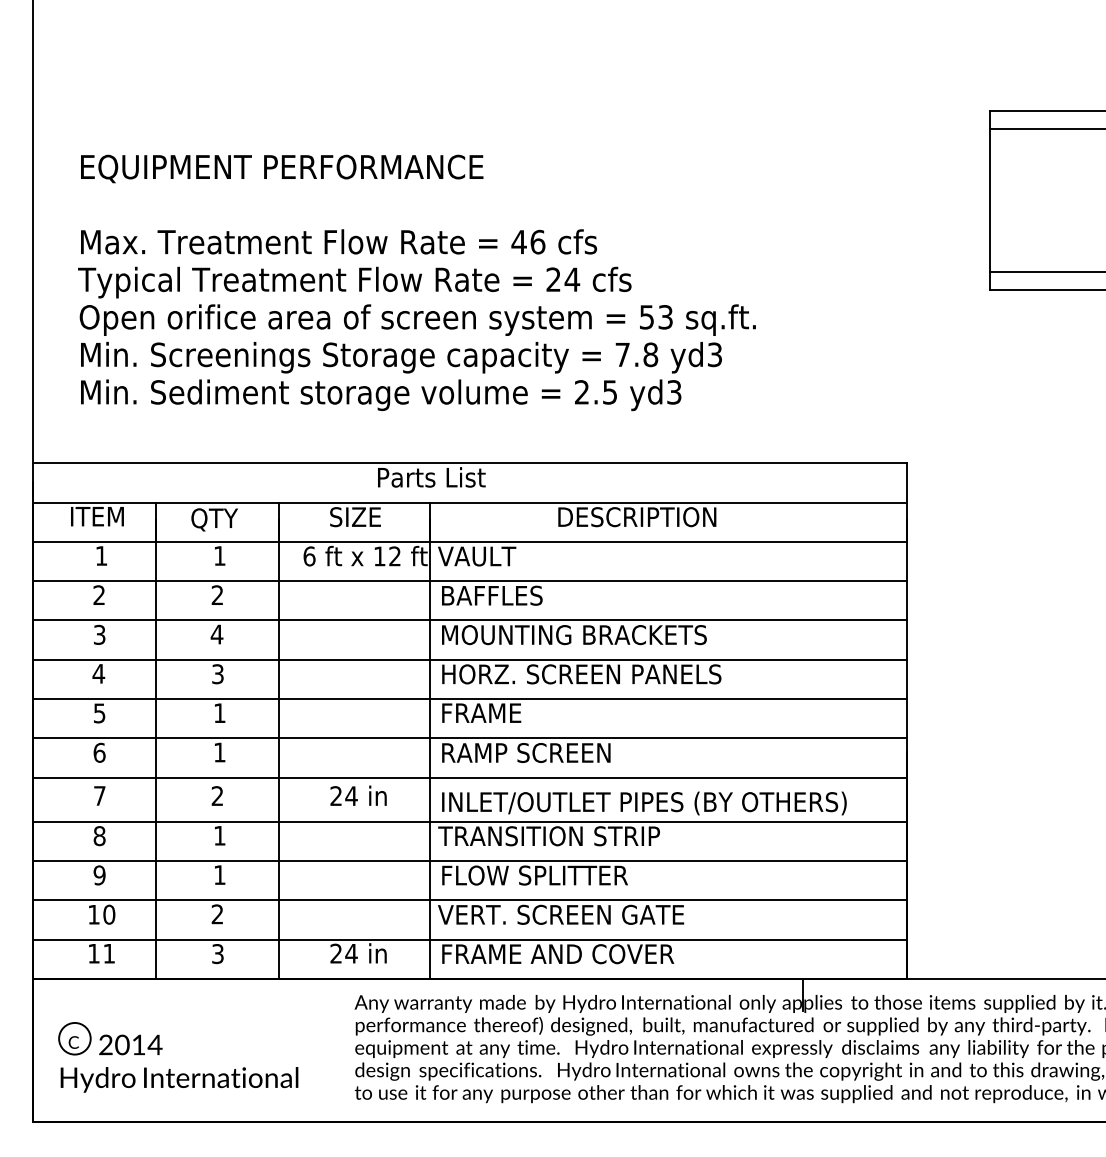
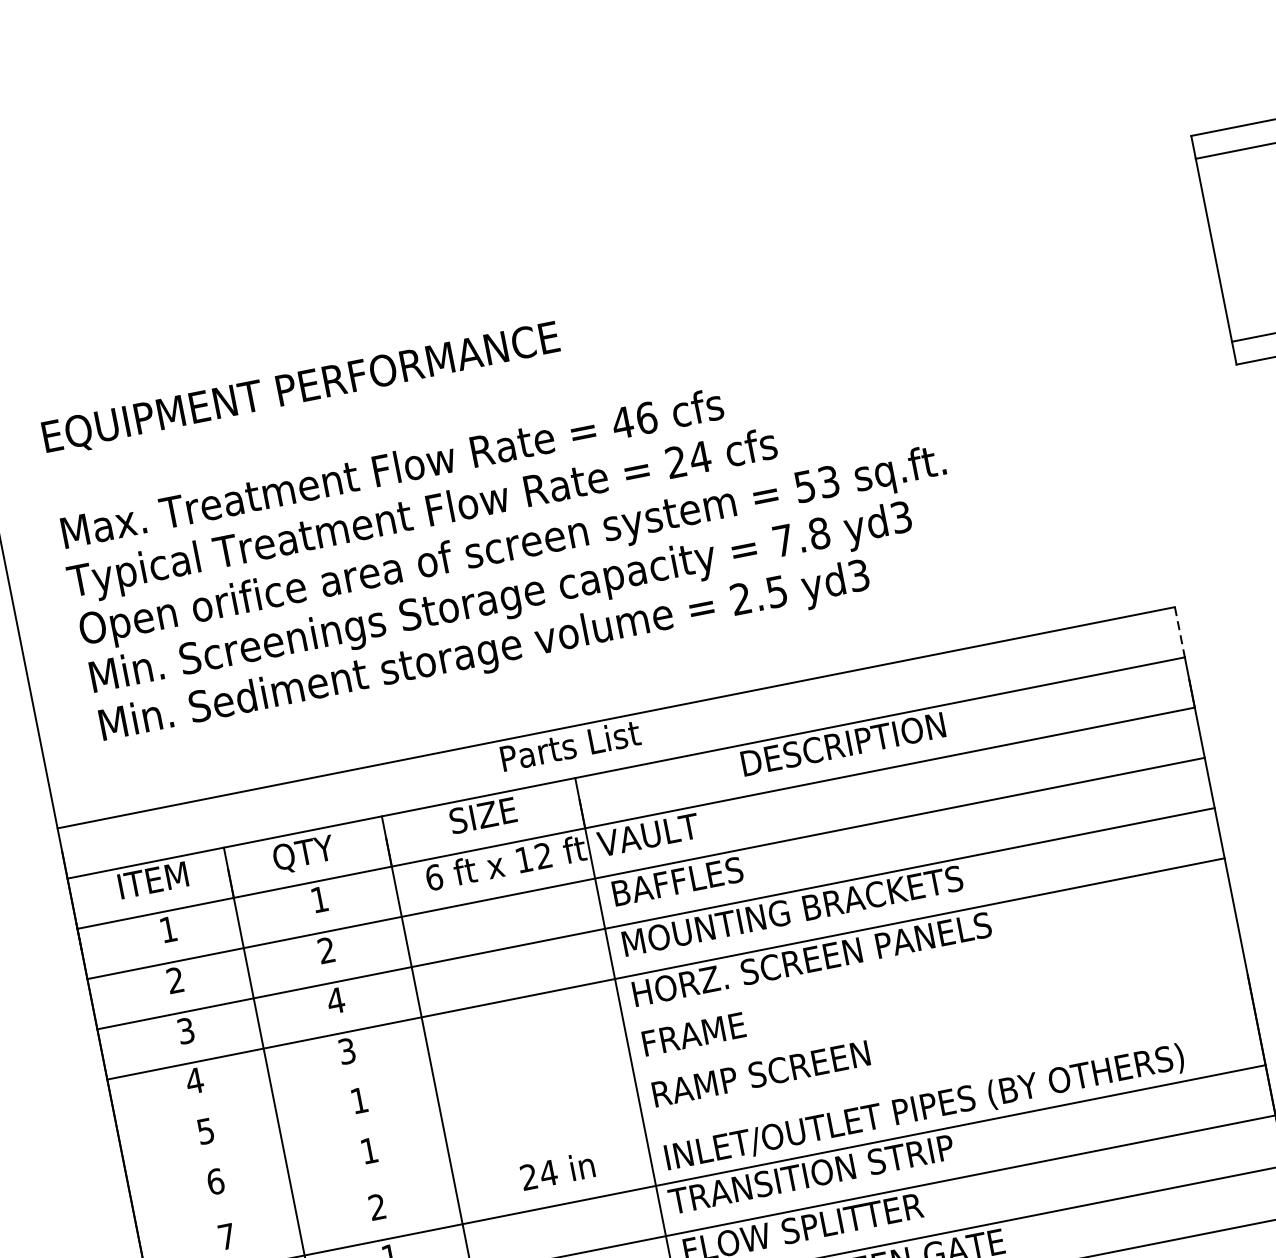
line: (907, 482) -> (1179, 631), solid -> dashed
line: (470, 699) -> (676, 1019), removed
line: (470, 738) -> (686, 1069), removed
line: (470, 777) -> (695, 1119), removed

